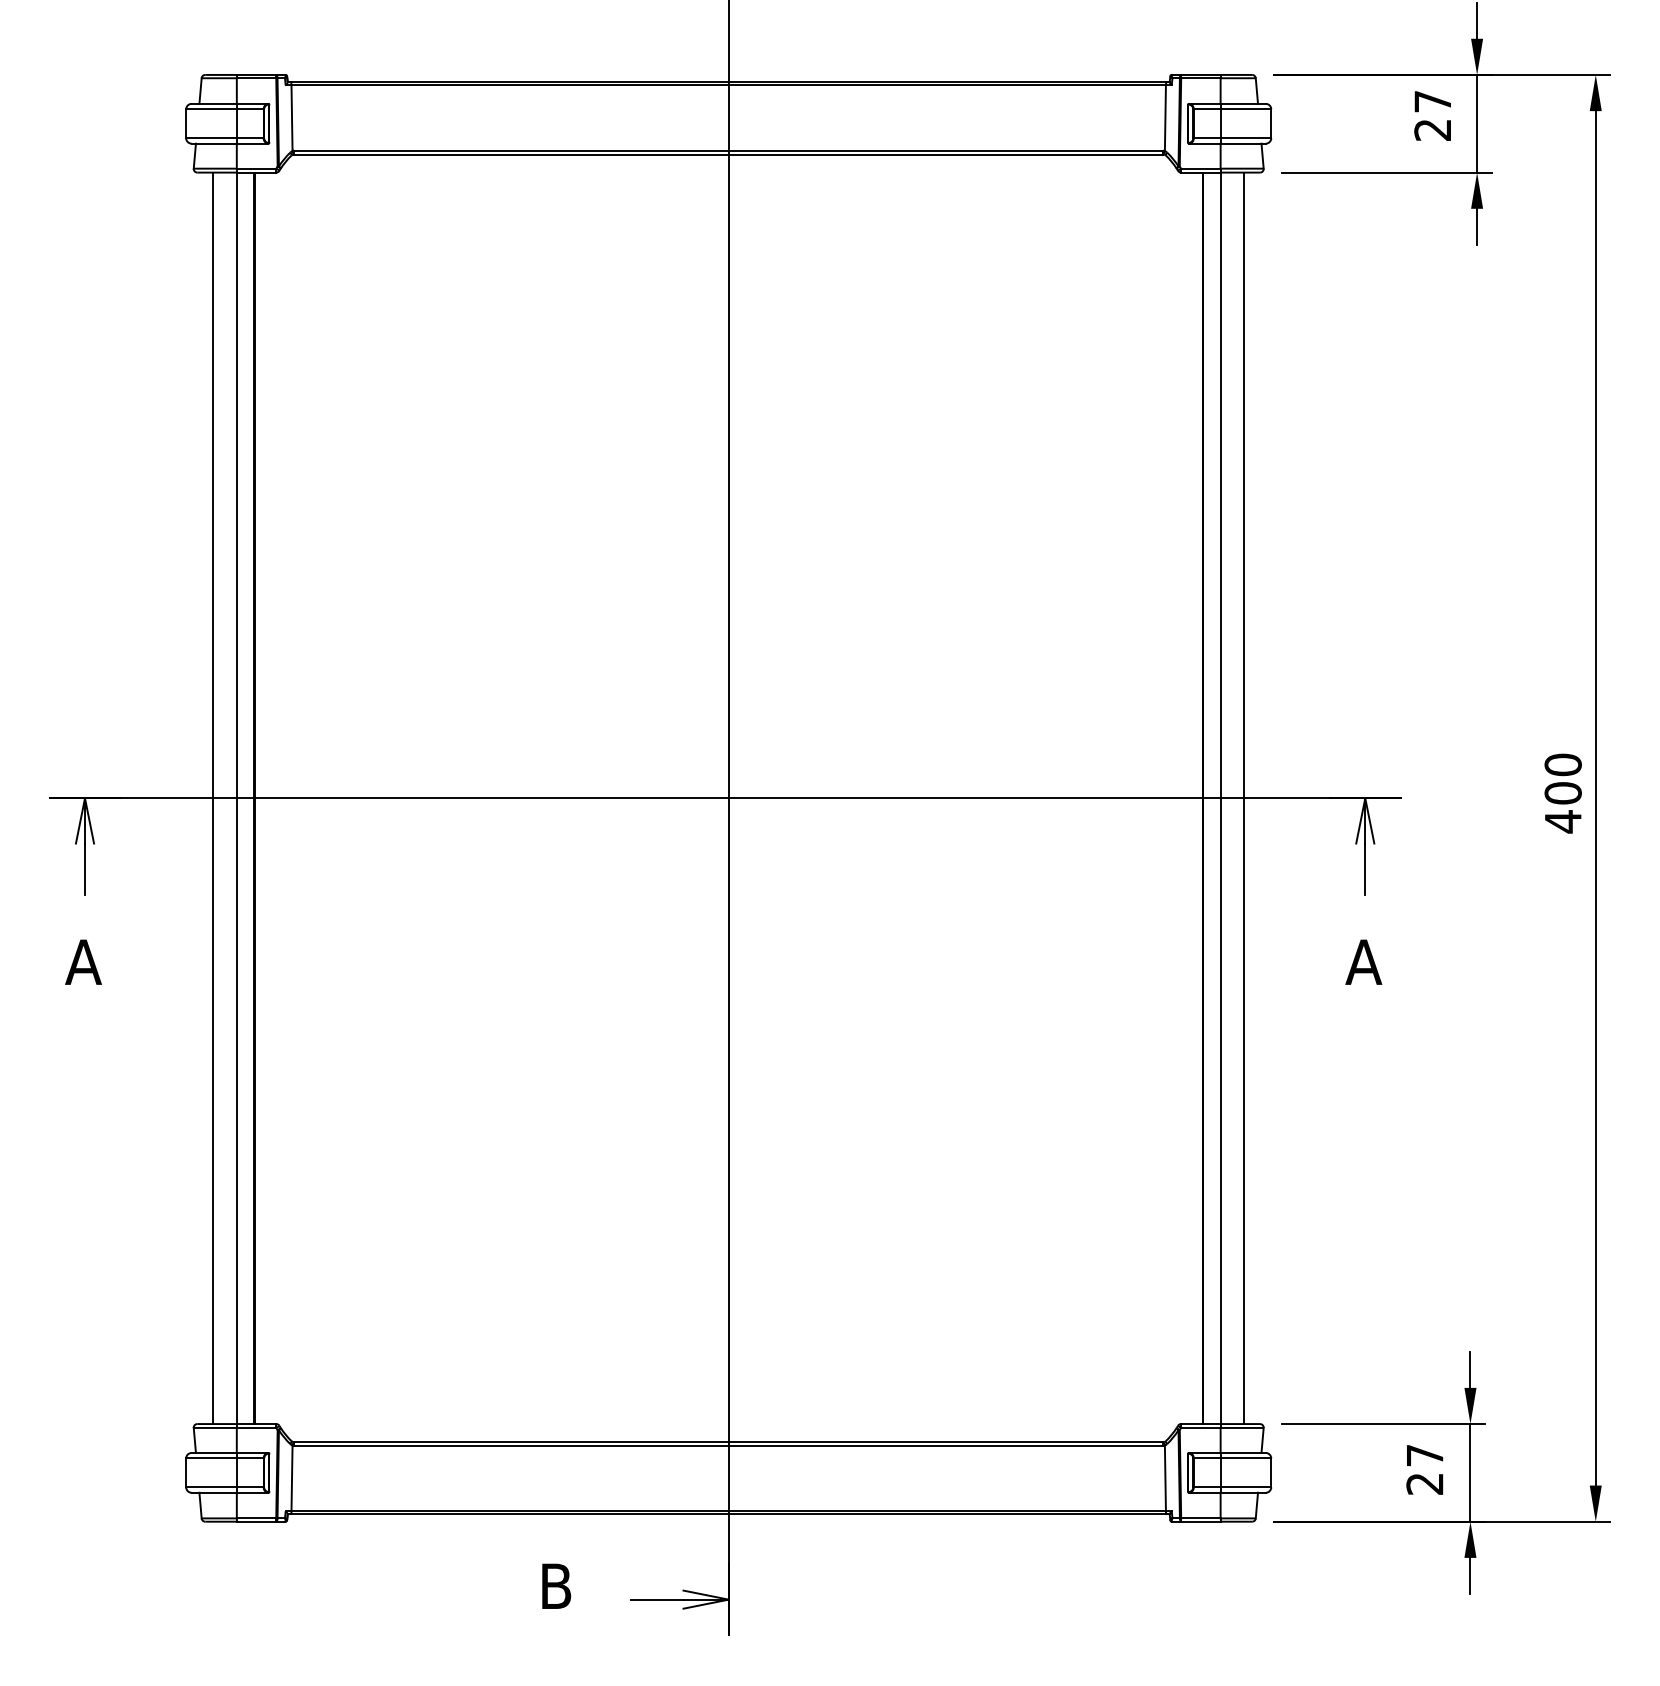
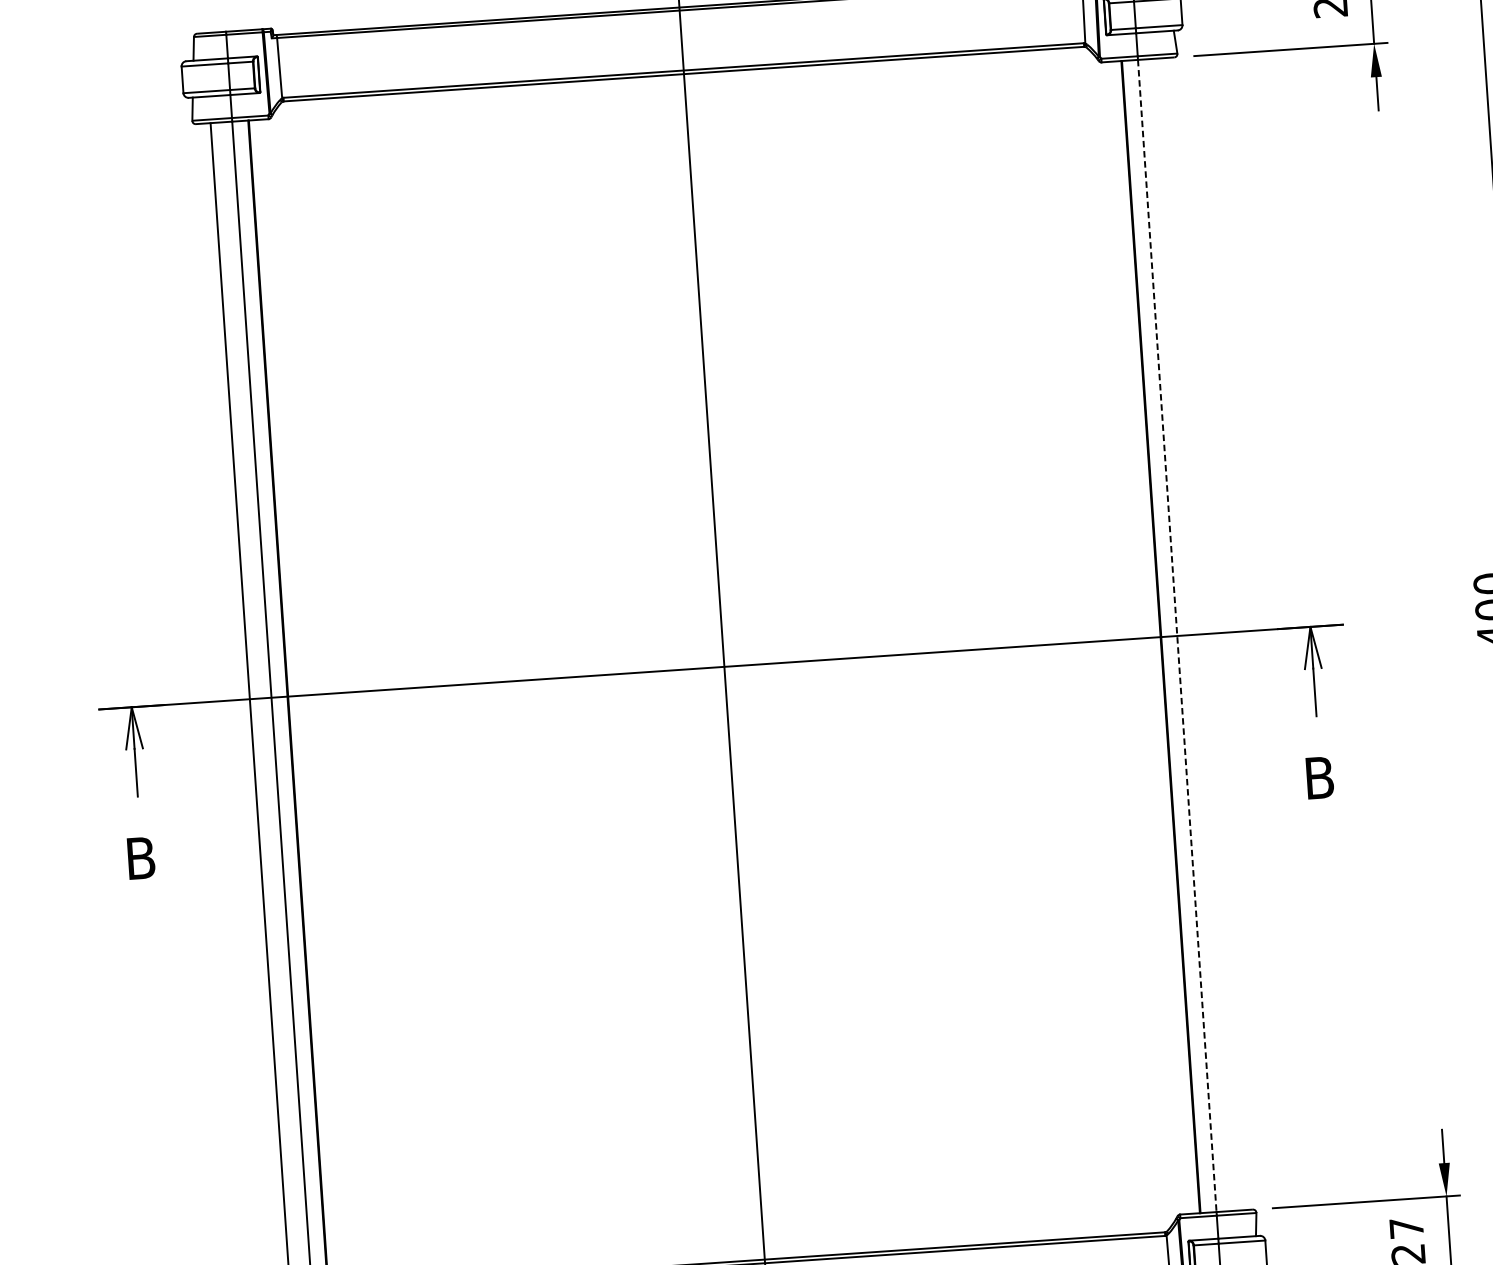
line: (1220, 798) -> (1177, 636), solid -> dashed
line: (1244, 798) -> (1199, 634), removed
text: (83, 961) -> (140, 857), A -> B
text: (1363, 961) -> (1319, 777), A -> B

